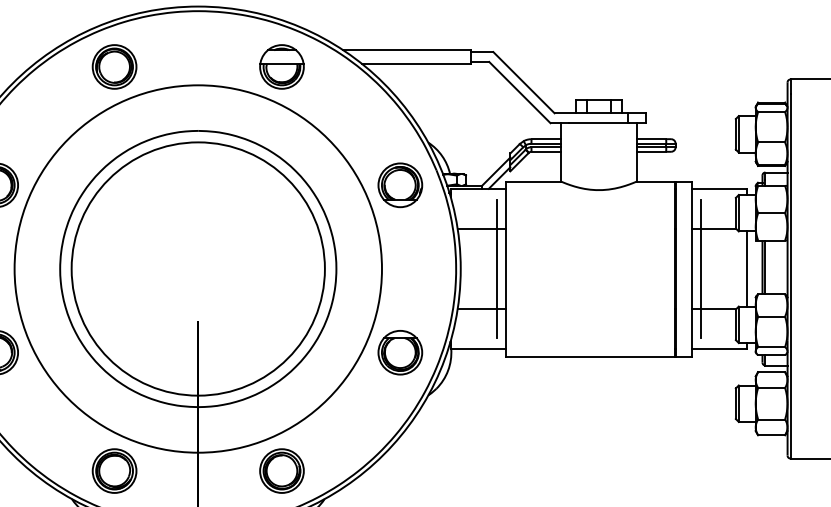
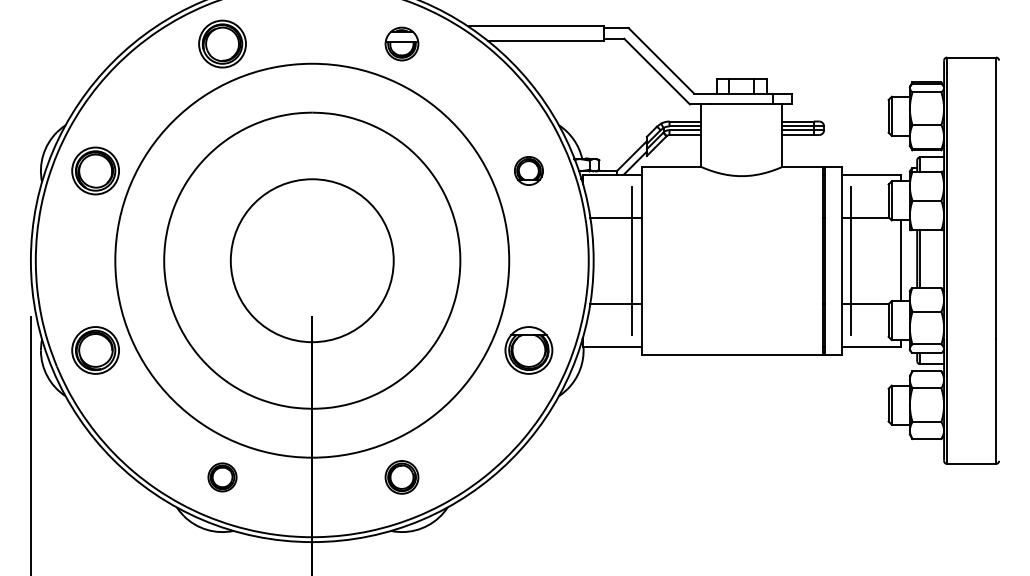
part: (281, 66) -> (401, 43), size x0.7
part: (399, 184) -> (528, 170), size x0.6
circle: (198, 268) -> (312, 260), size x0.6
part: (114, 471) -> (222, 477), size x0.6
part: (281, 471) -> (401, 477), size x0.7

